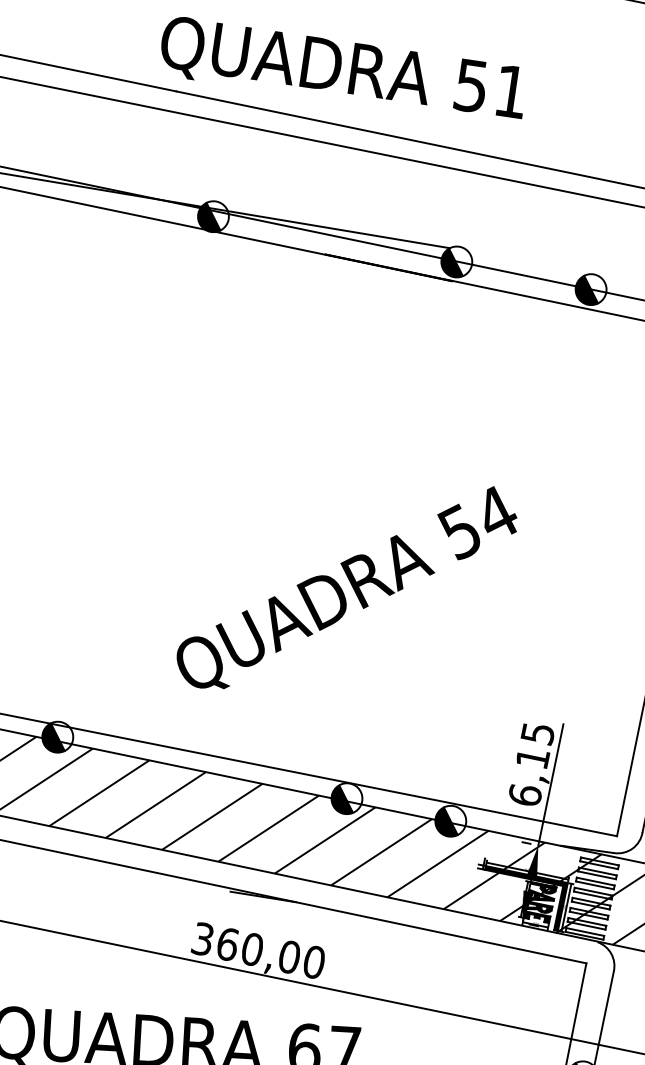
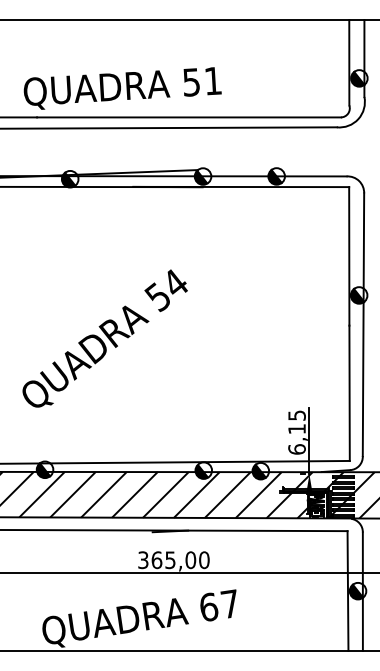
text: (346, 587) -> (104, 338), moved
text: (252, 950) -> (170, 560), 360,00 -> 365,00

